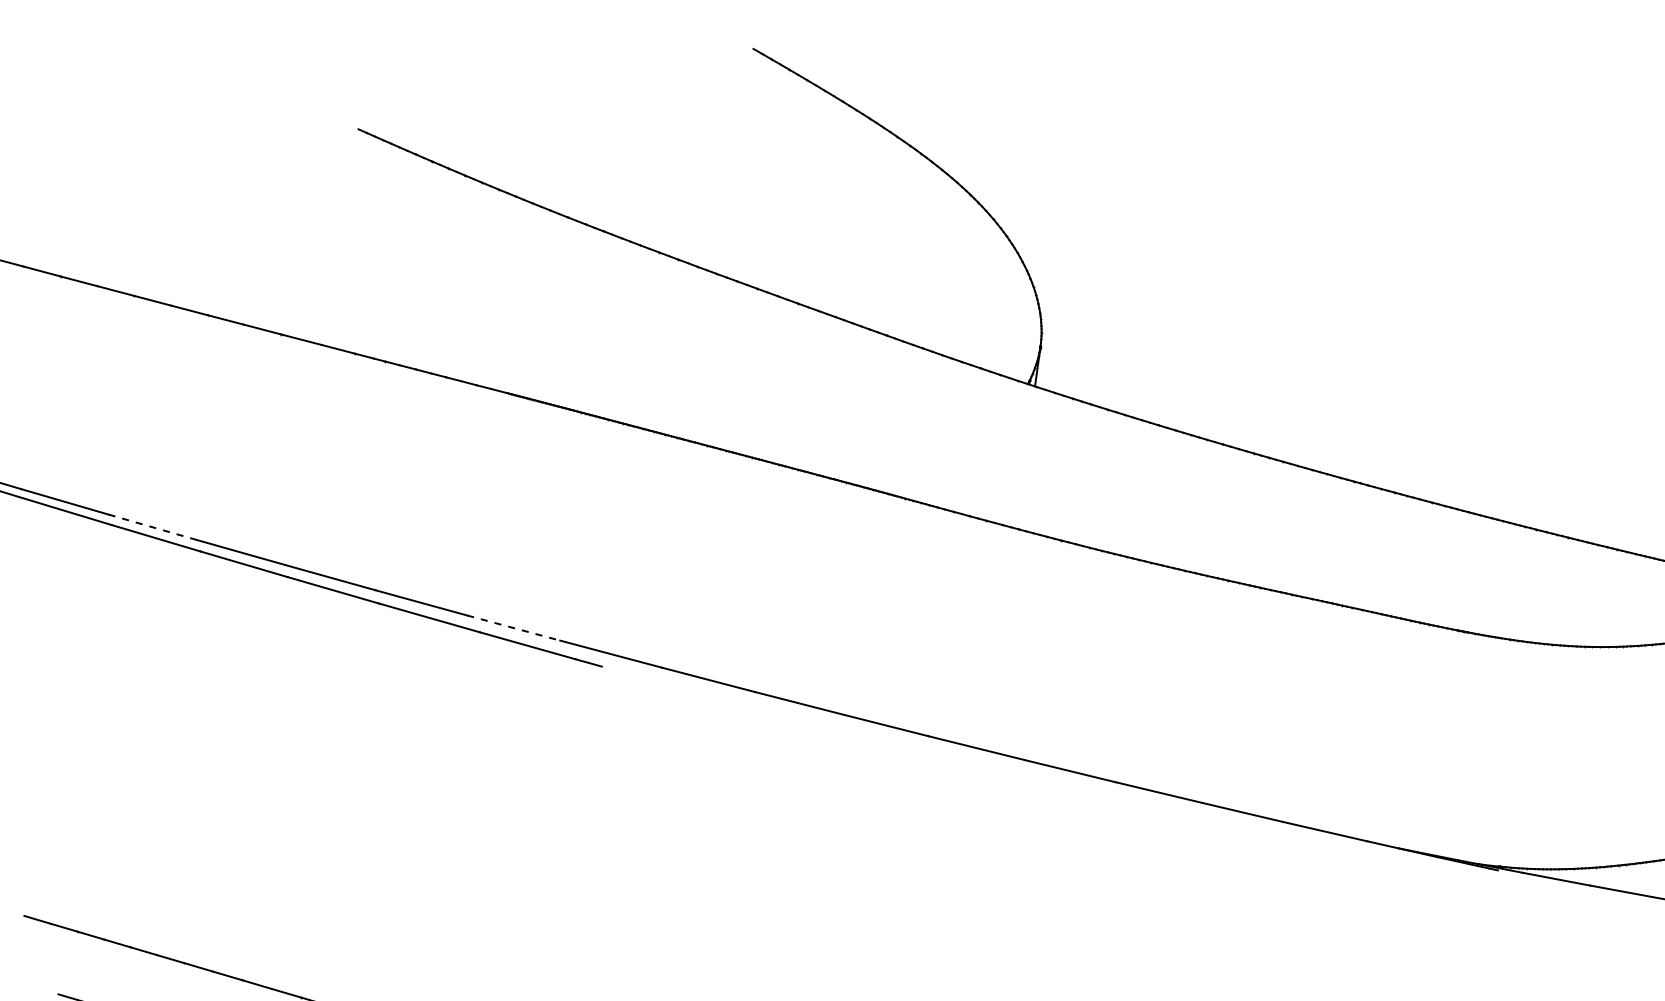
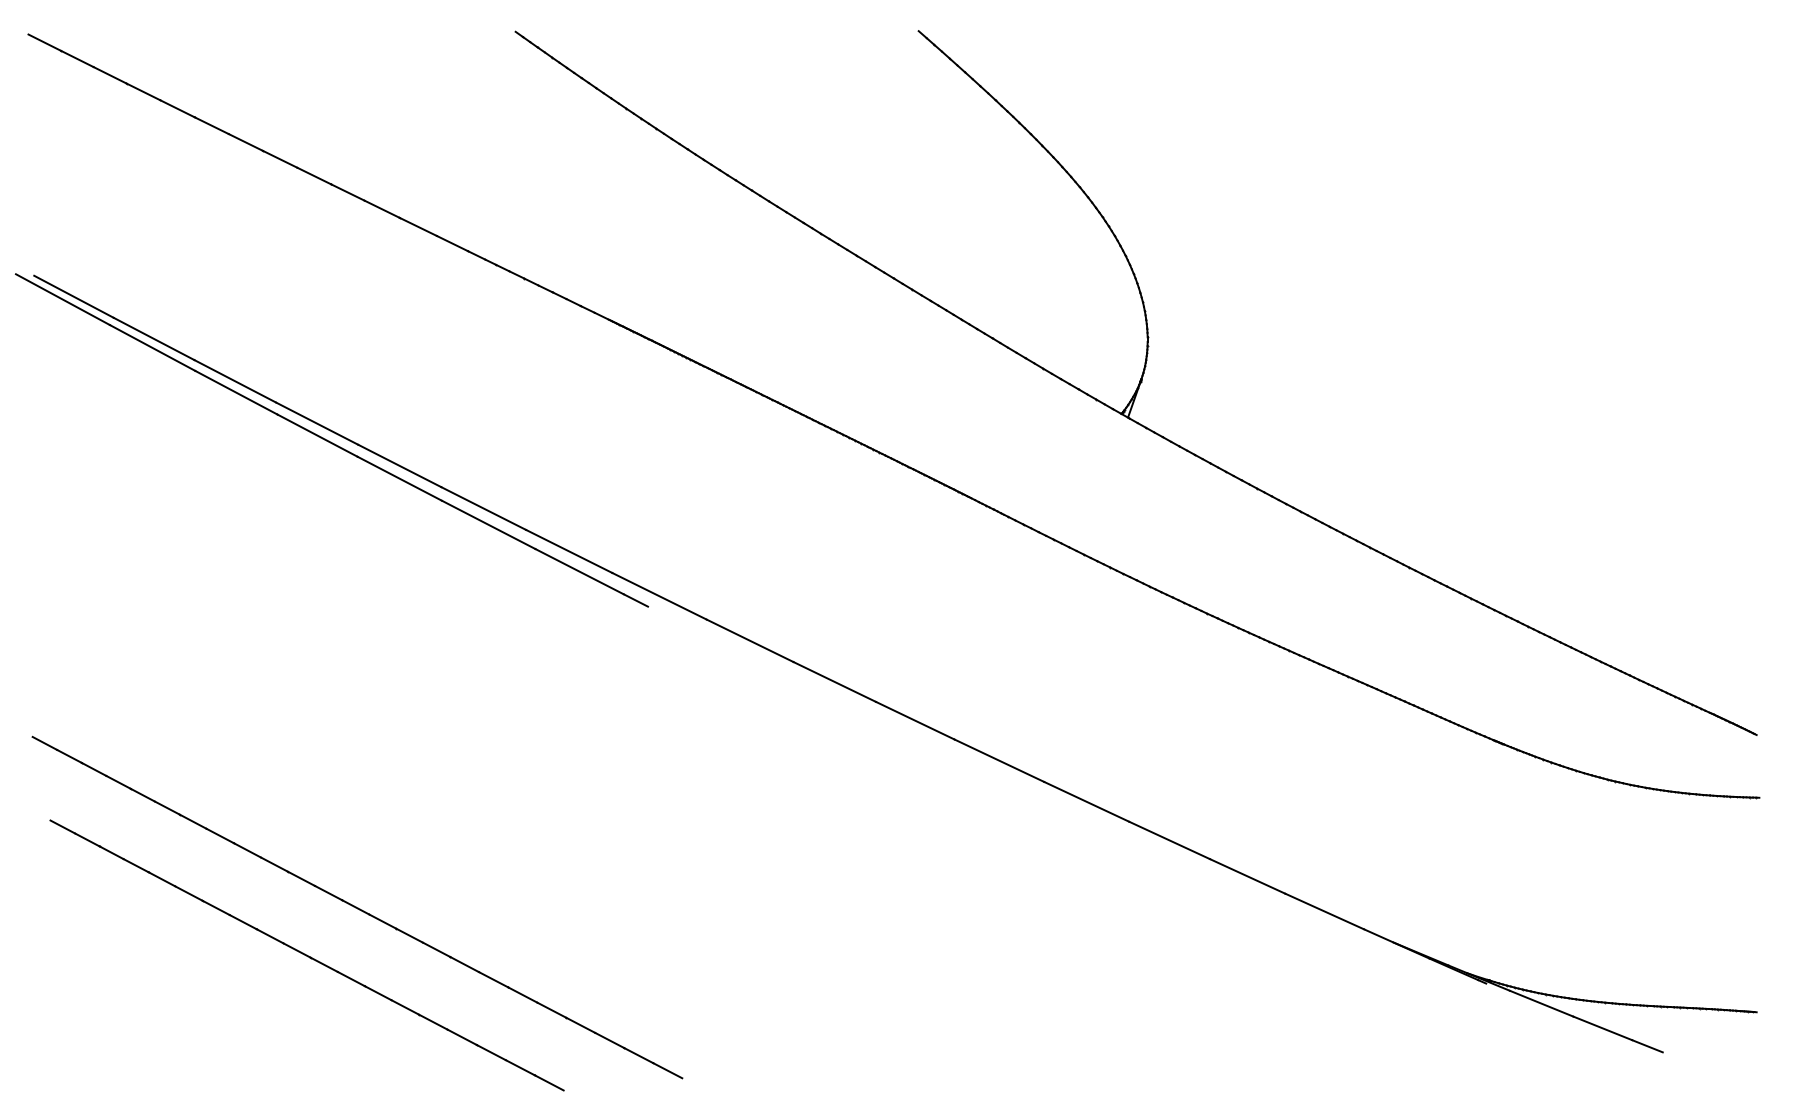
line: (152, 527) -> (235, 381), dashed -> solid
line: (513, 628) -> (569, 551), dashed -> solid

